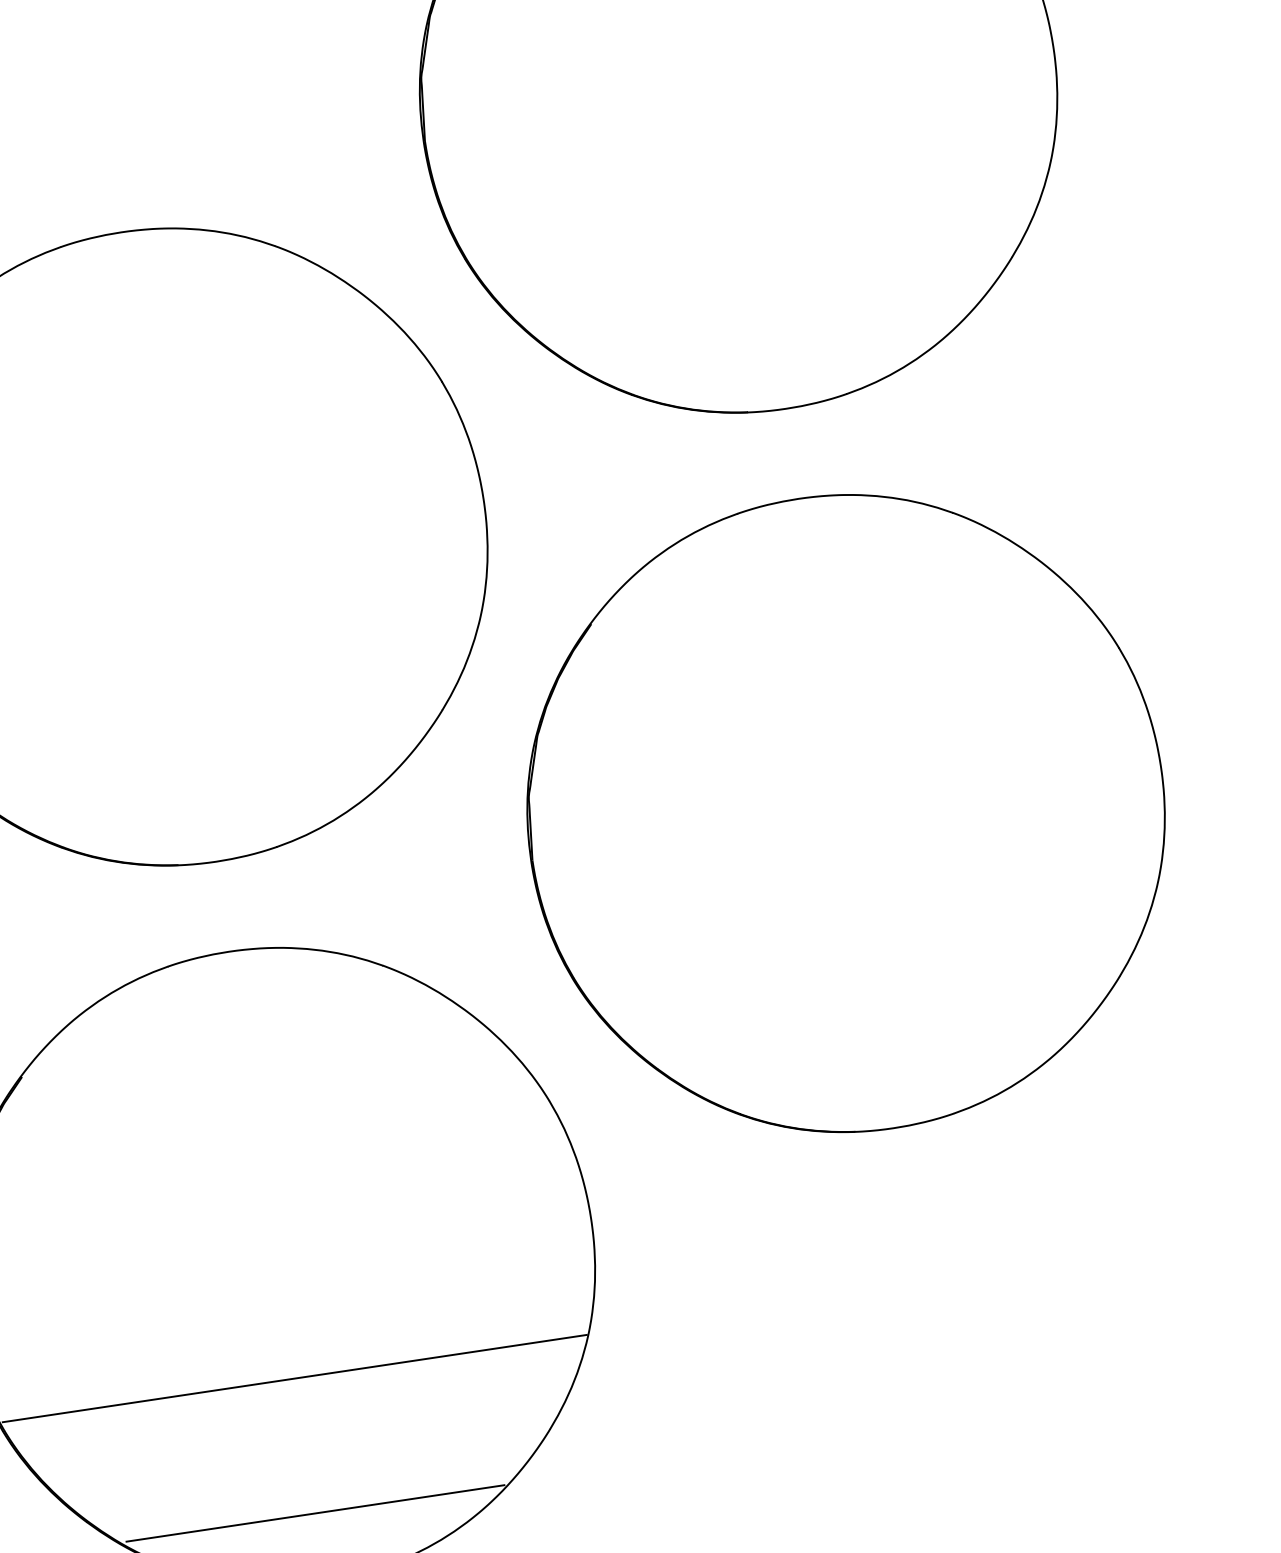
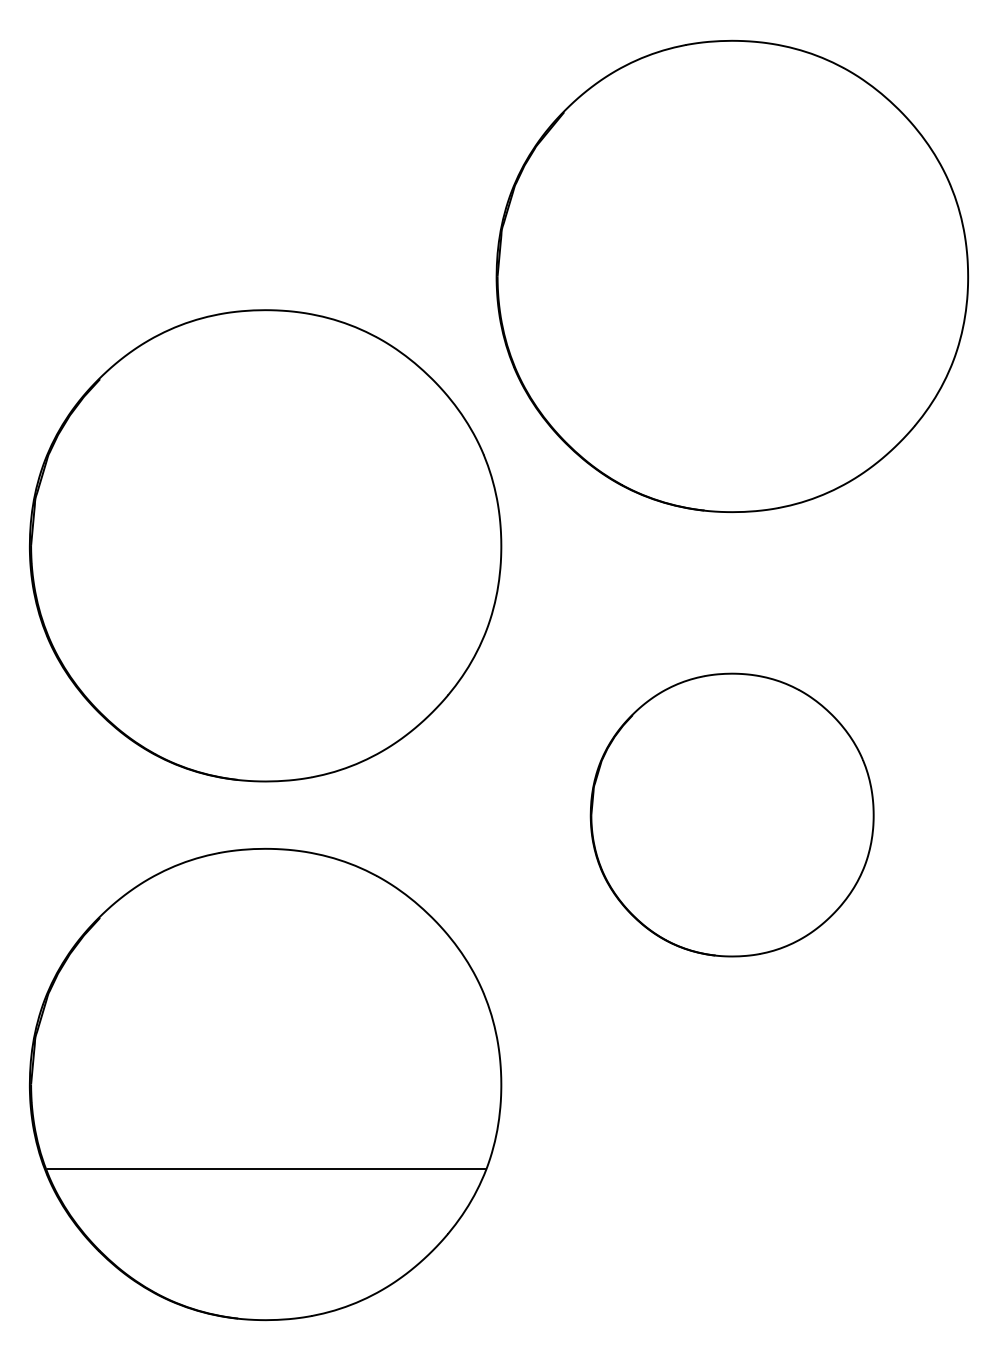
part: (844, 812) -> (731, 814), size x0.6
line: (314, 1513) -> (266, 1269), removed

